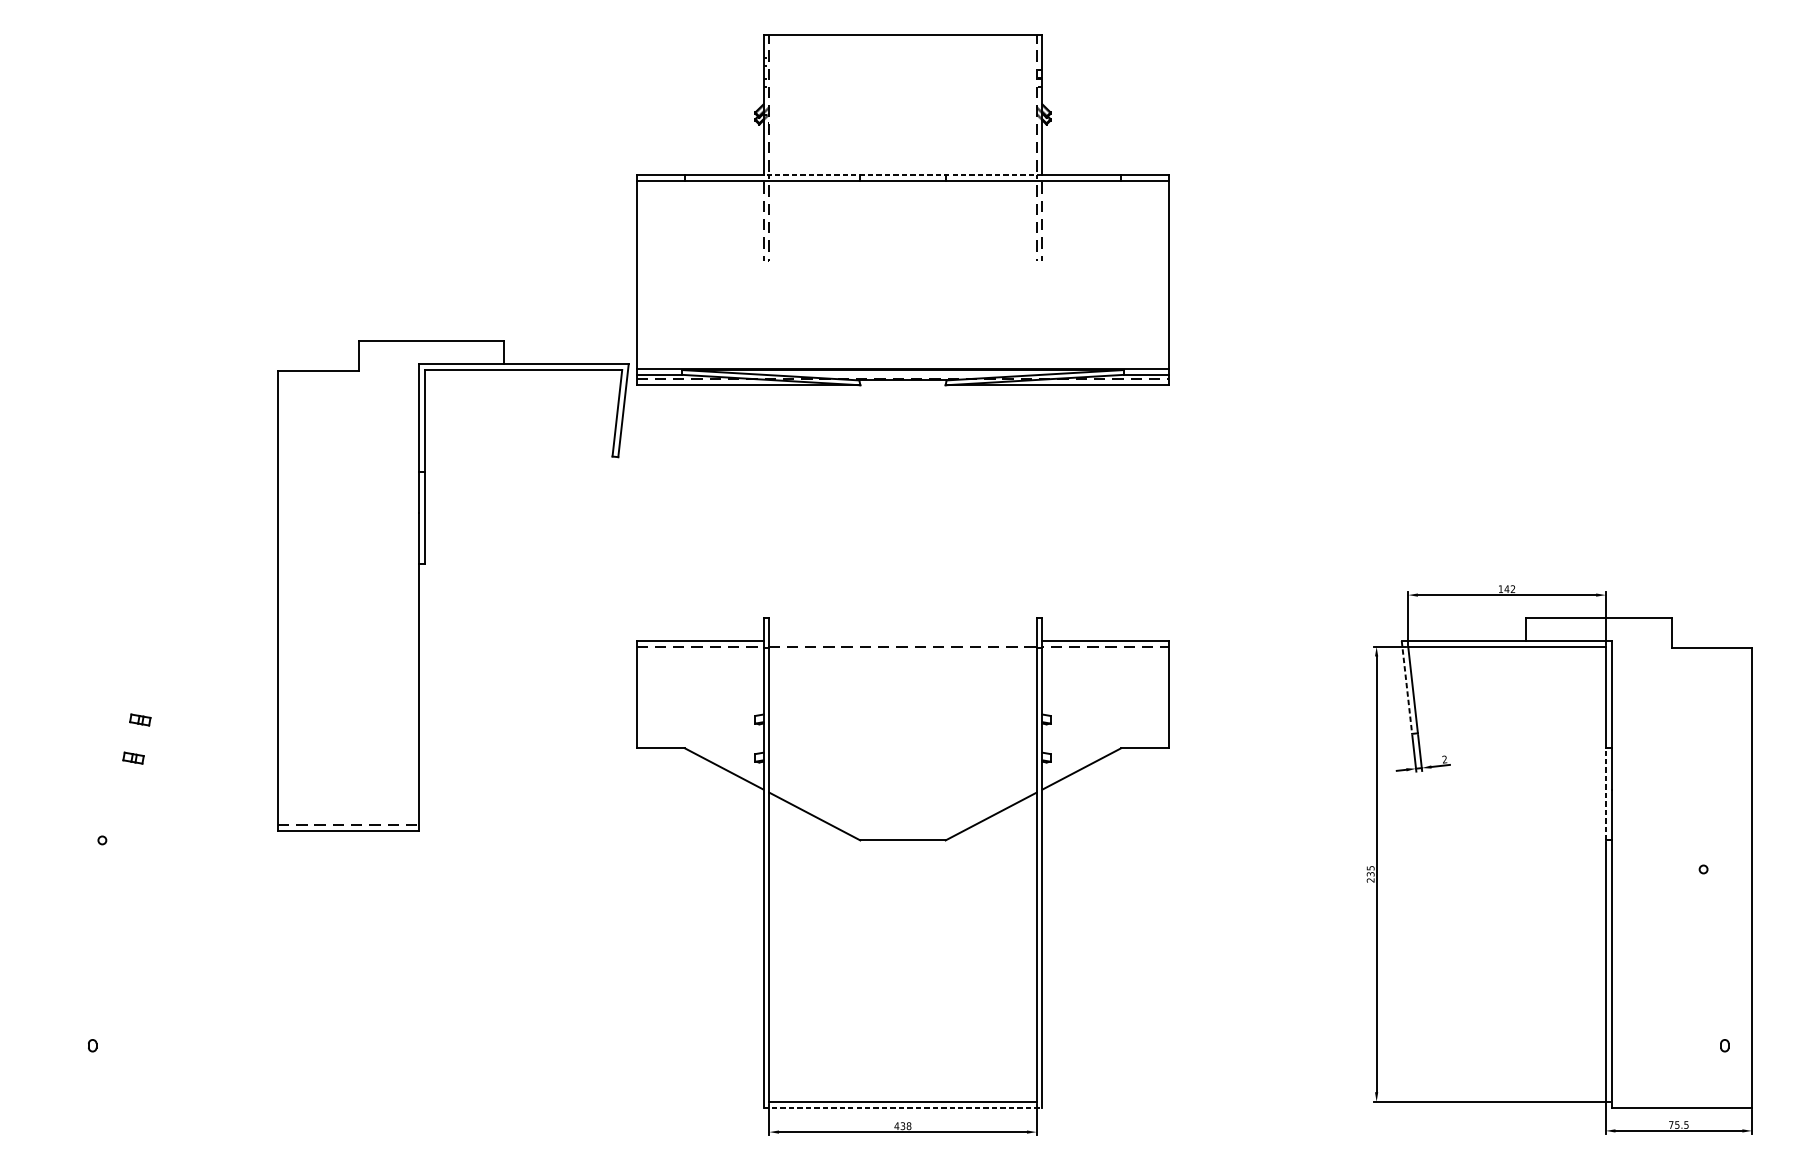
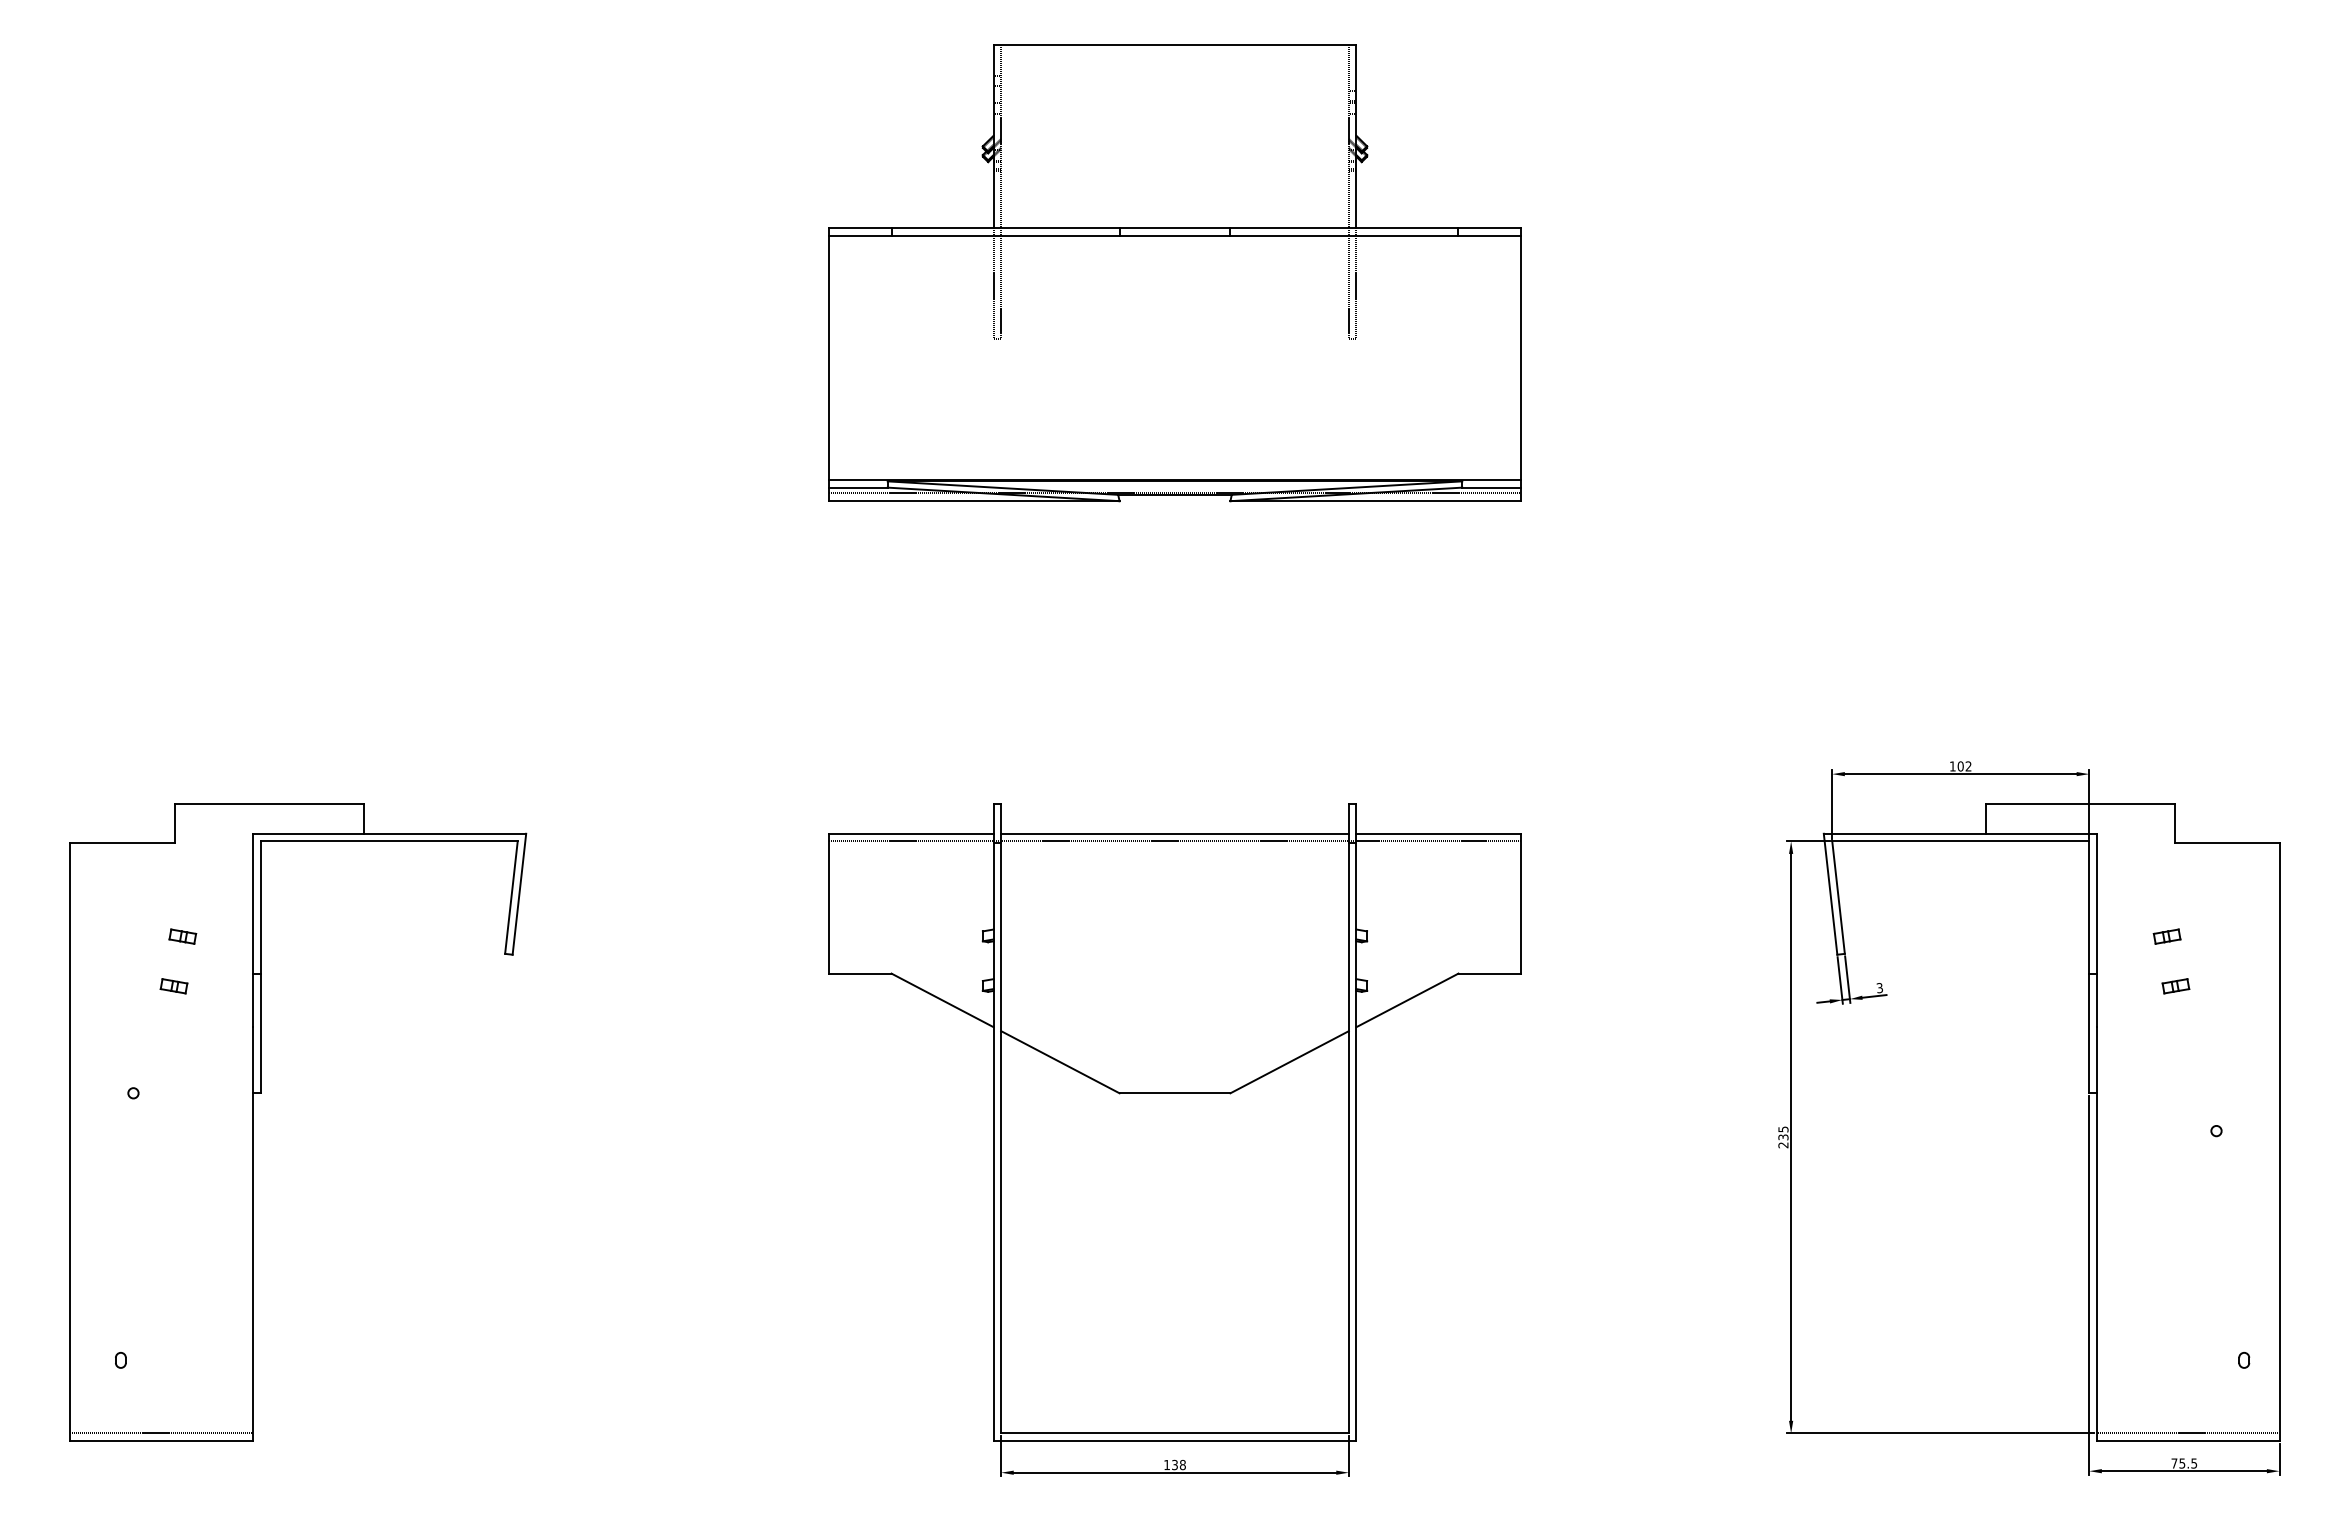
line: (902, 175) -> (1174, 228), dashed -> solid
part: (419, 586) -> (253, 1122), moved
text: (1506, 589) -> (1960, 766), 142 -> 102
line: (902, 640) -> (1174, 833), added
line: (1406, 687) -> (1830, 894), dashed -> solid
part: (1665, 719) -> (2166, 936), added
part: (1672, 758) -> (2175, 986), added
text: (1444, 759) -> (1879, 988), 2 -> 3
line: (1605, 794) -> (2089, 1033), dashed -> solid
line: (1681, 1101) -> (2187, 1433), added
line: (903, 1108) -> (1175, 1441), dashed -> solid
text: (896, 1125) -> (1166, 1464), 438 -> 138

